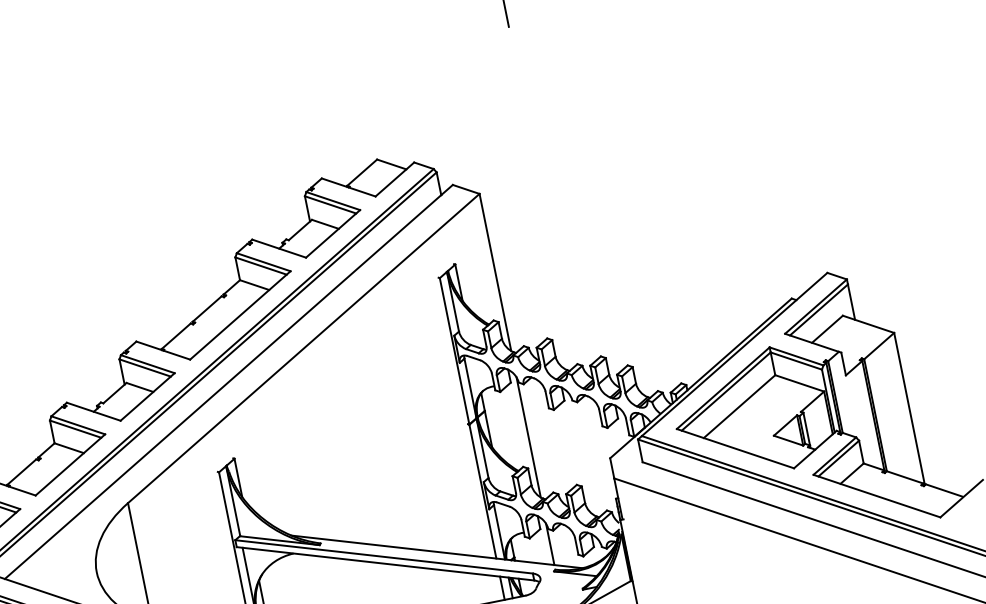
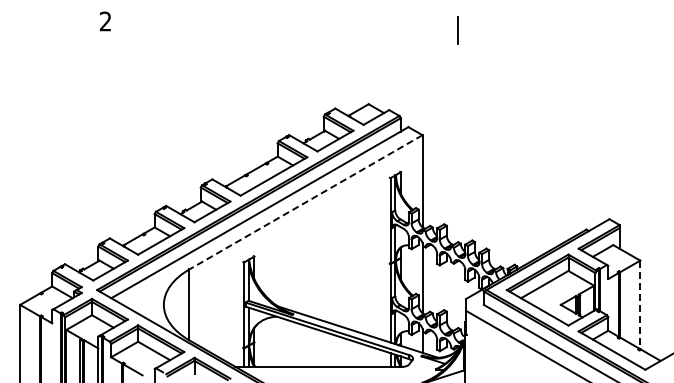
line: (303, 348) -> (305, 202), solid -> dashed
line: (909, 409) -> (640, 305), solid -> dashed

